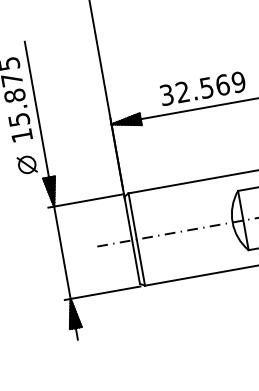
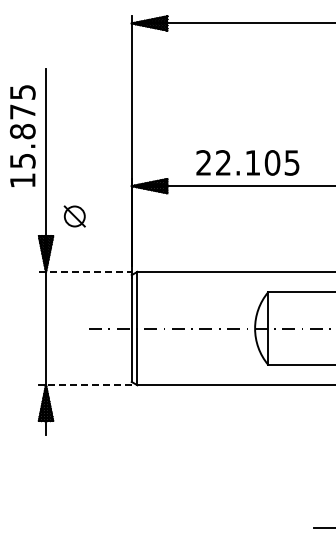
text: (202, 88) -> (247, 162), 32.569 -> 22.105
part: (26, 164) -> (74, 216), moved
line: (86, 200) -> (85, 271), solid -> dashed
line: (105, 292) -> (88, 385), solid -> dashed

